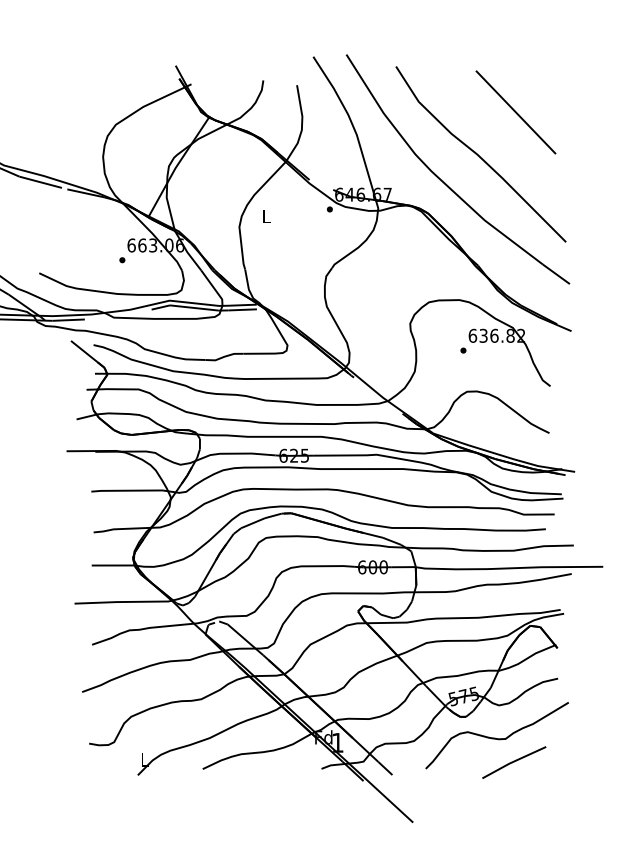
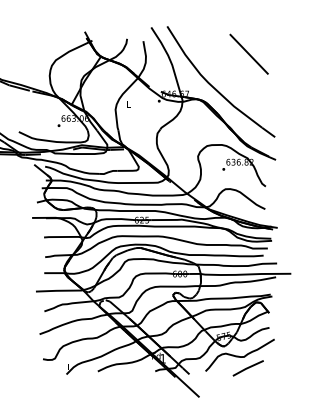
curve: (479, 154) -> (231, 74), removed

